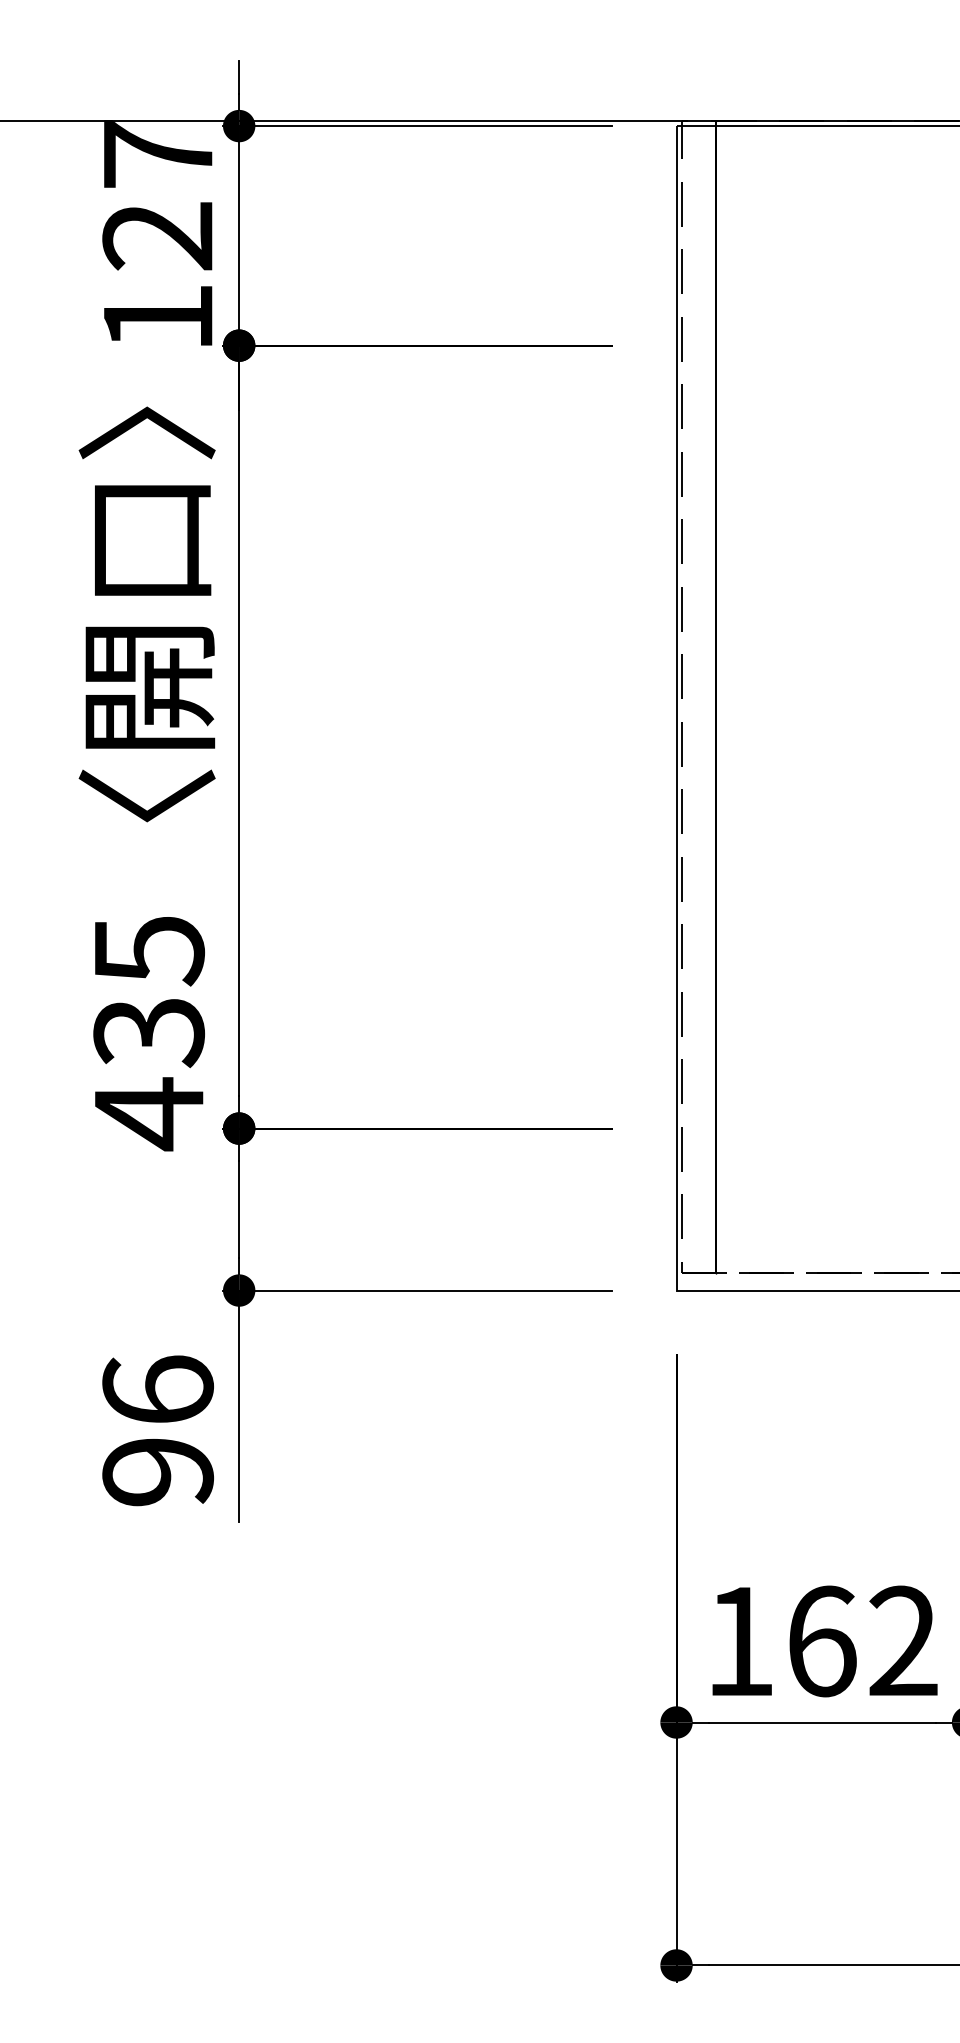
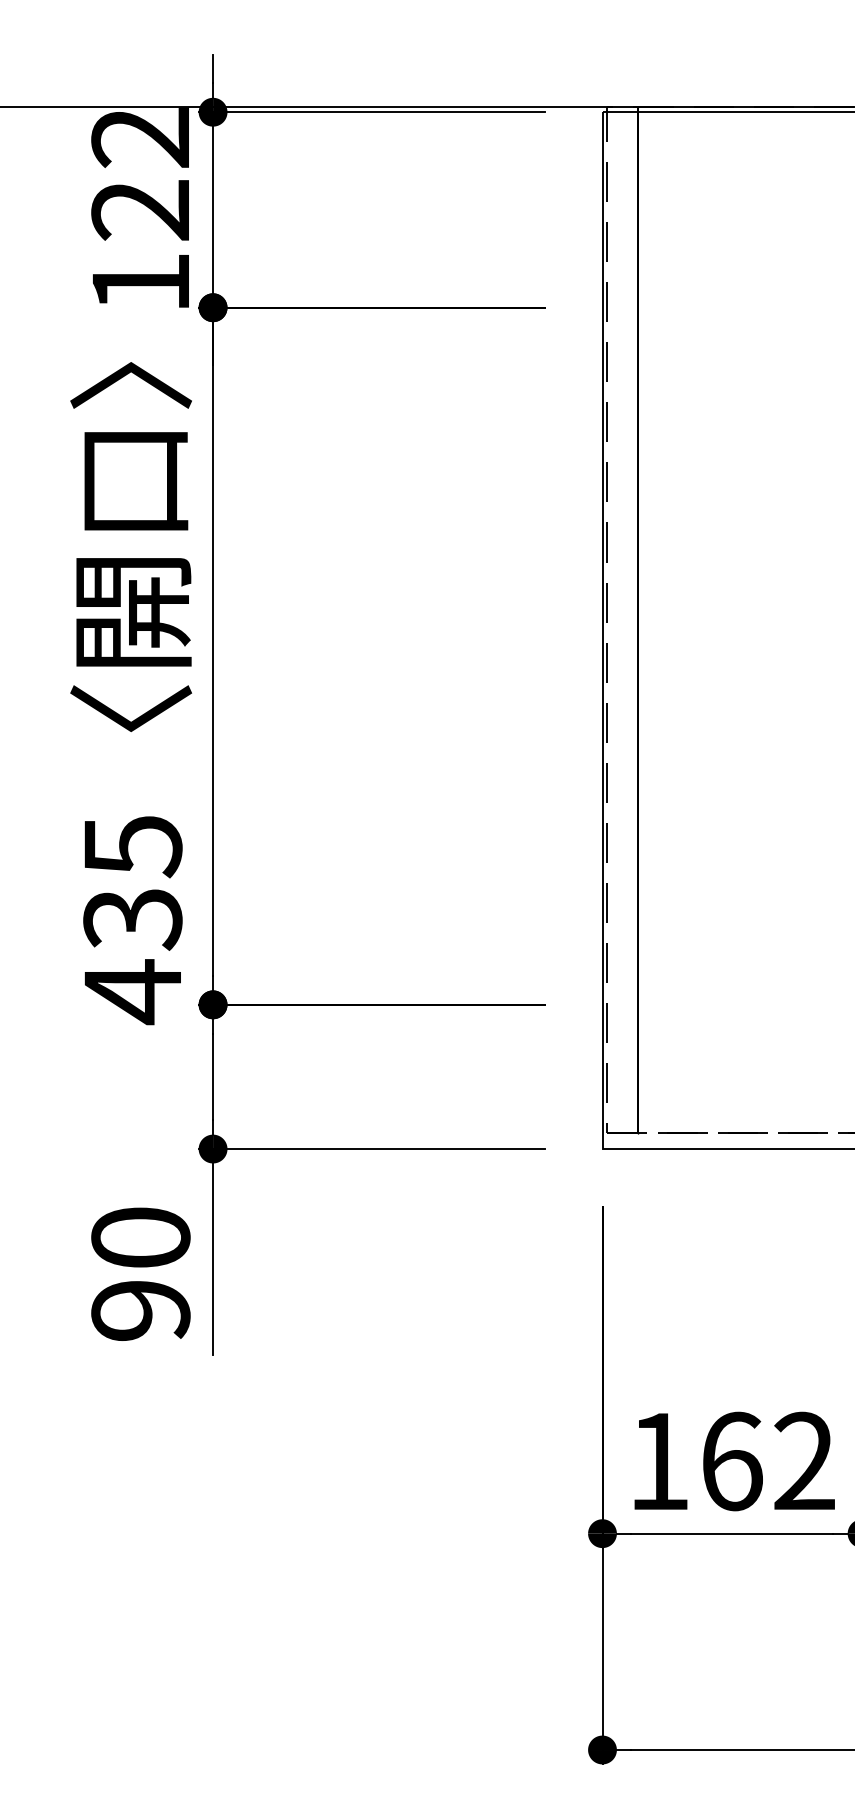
text: (156, 155) -> (139, 138), 127 -> 122
text: (157, 1389) -> (140, 1237), 96 -> 90

